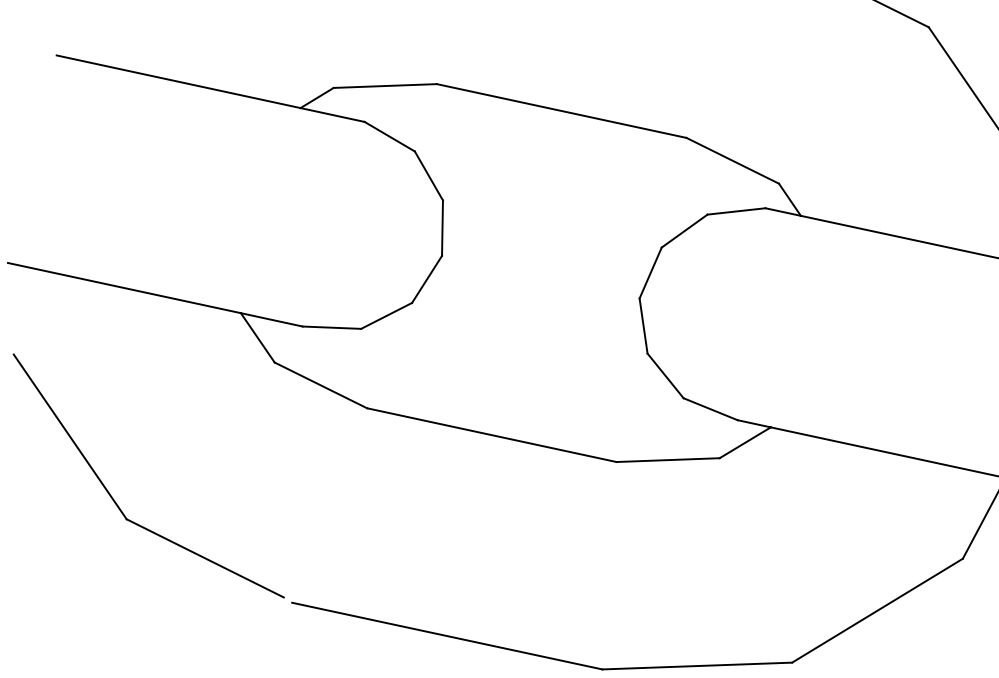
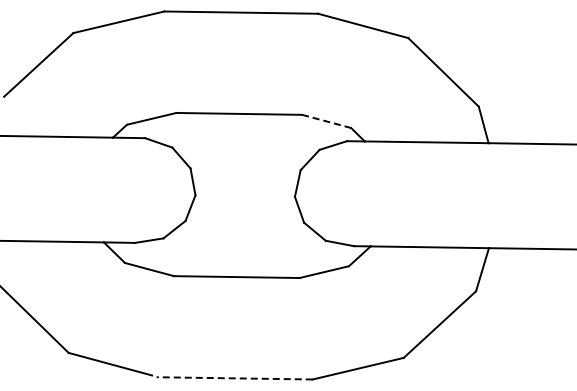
line: (734, 161) -> (327, 121), solid -> dashed
line: (446, 636) -> (234, 378), solid -> dashed

